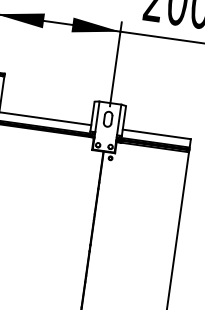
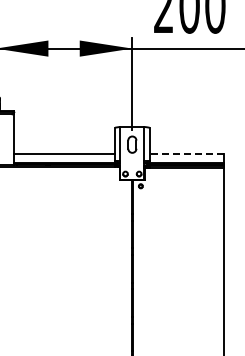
line: (156, 134) -> (186, 153), solid -> dashed

